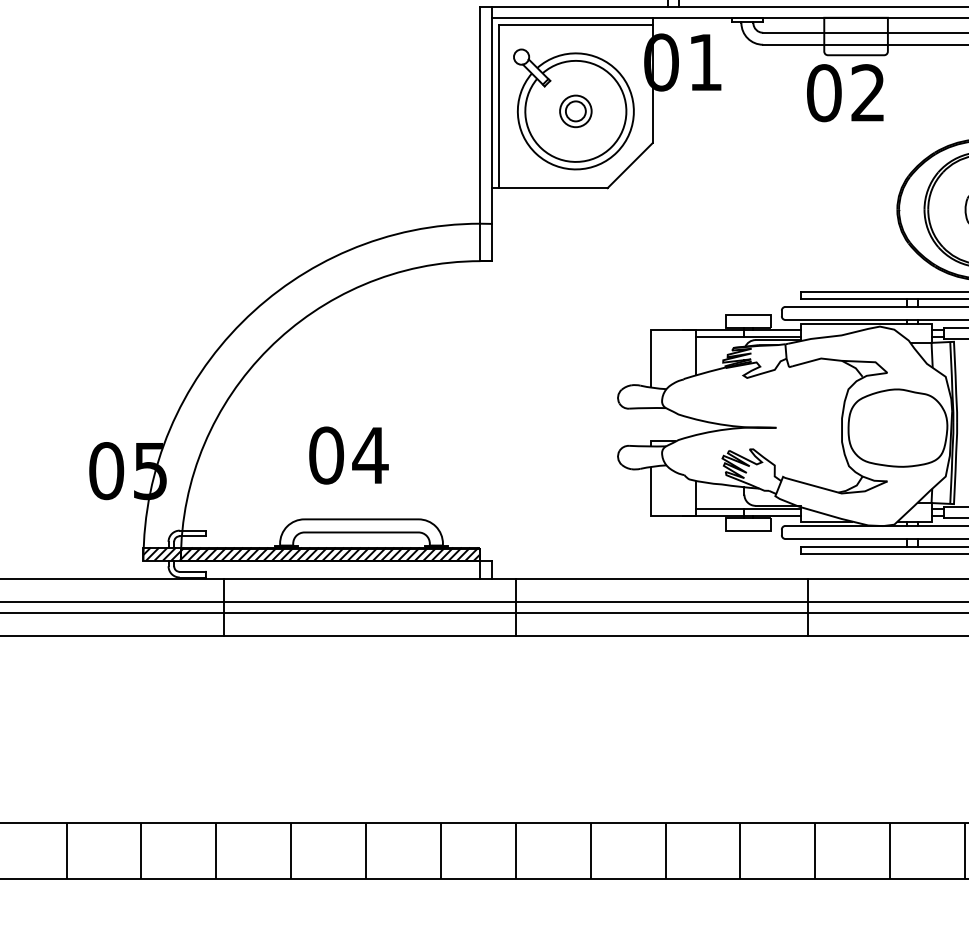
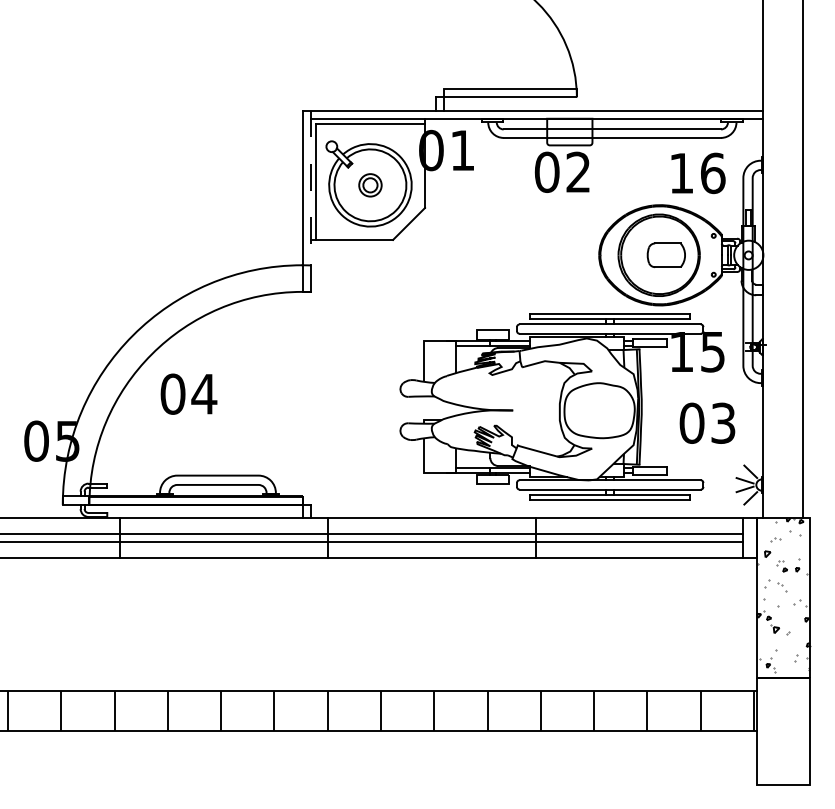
line: (491, 115) -> (310, 188), solid -> dashed
text: (348, 454) -> (188, 393), moved
hatch: (311, 552) -> (182, 499), removed

